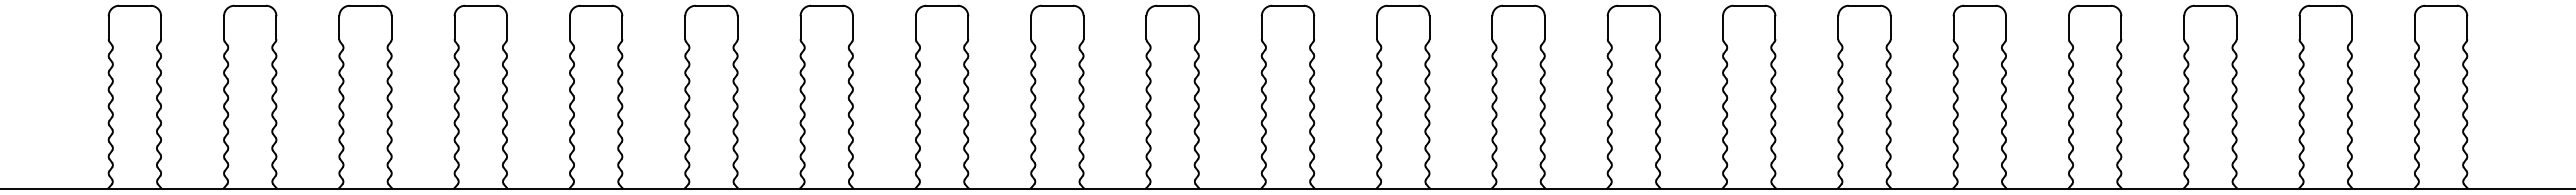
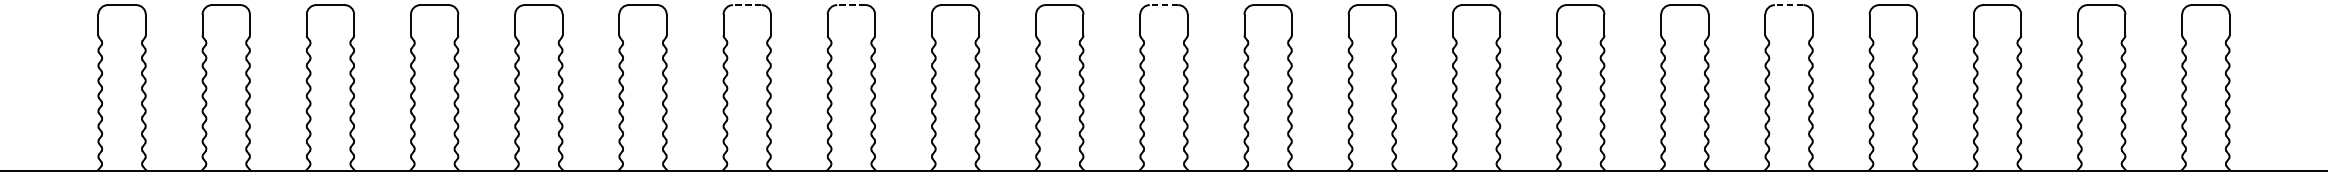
line: (826, 5) -> (746, 4), solid -> dashed
line: (942, 5) -> (851, 4), solid -> dashed
line: (1288, 5) -> (1164, 4), solid -> dashed
line: (1979, 5) -> (1788, 4), solid -> dashed

